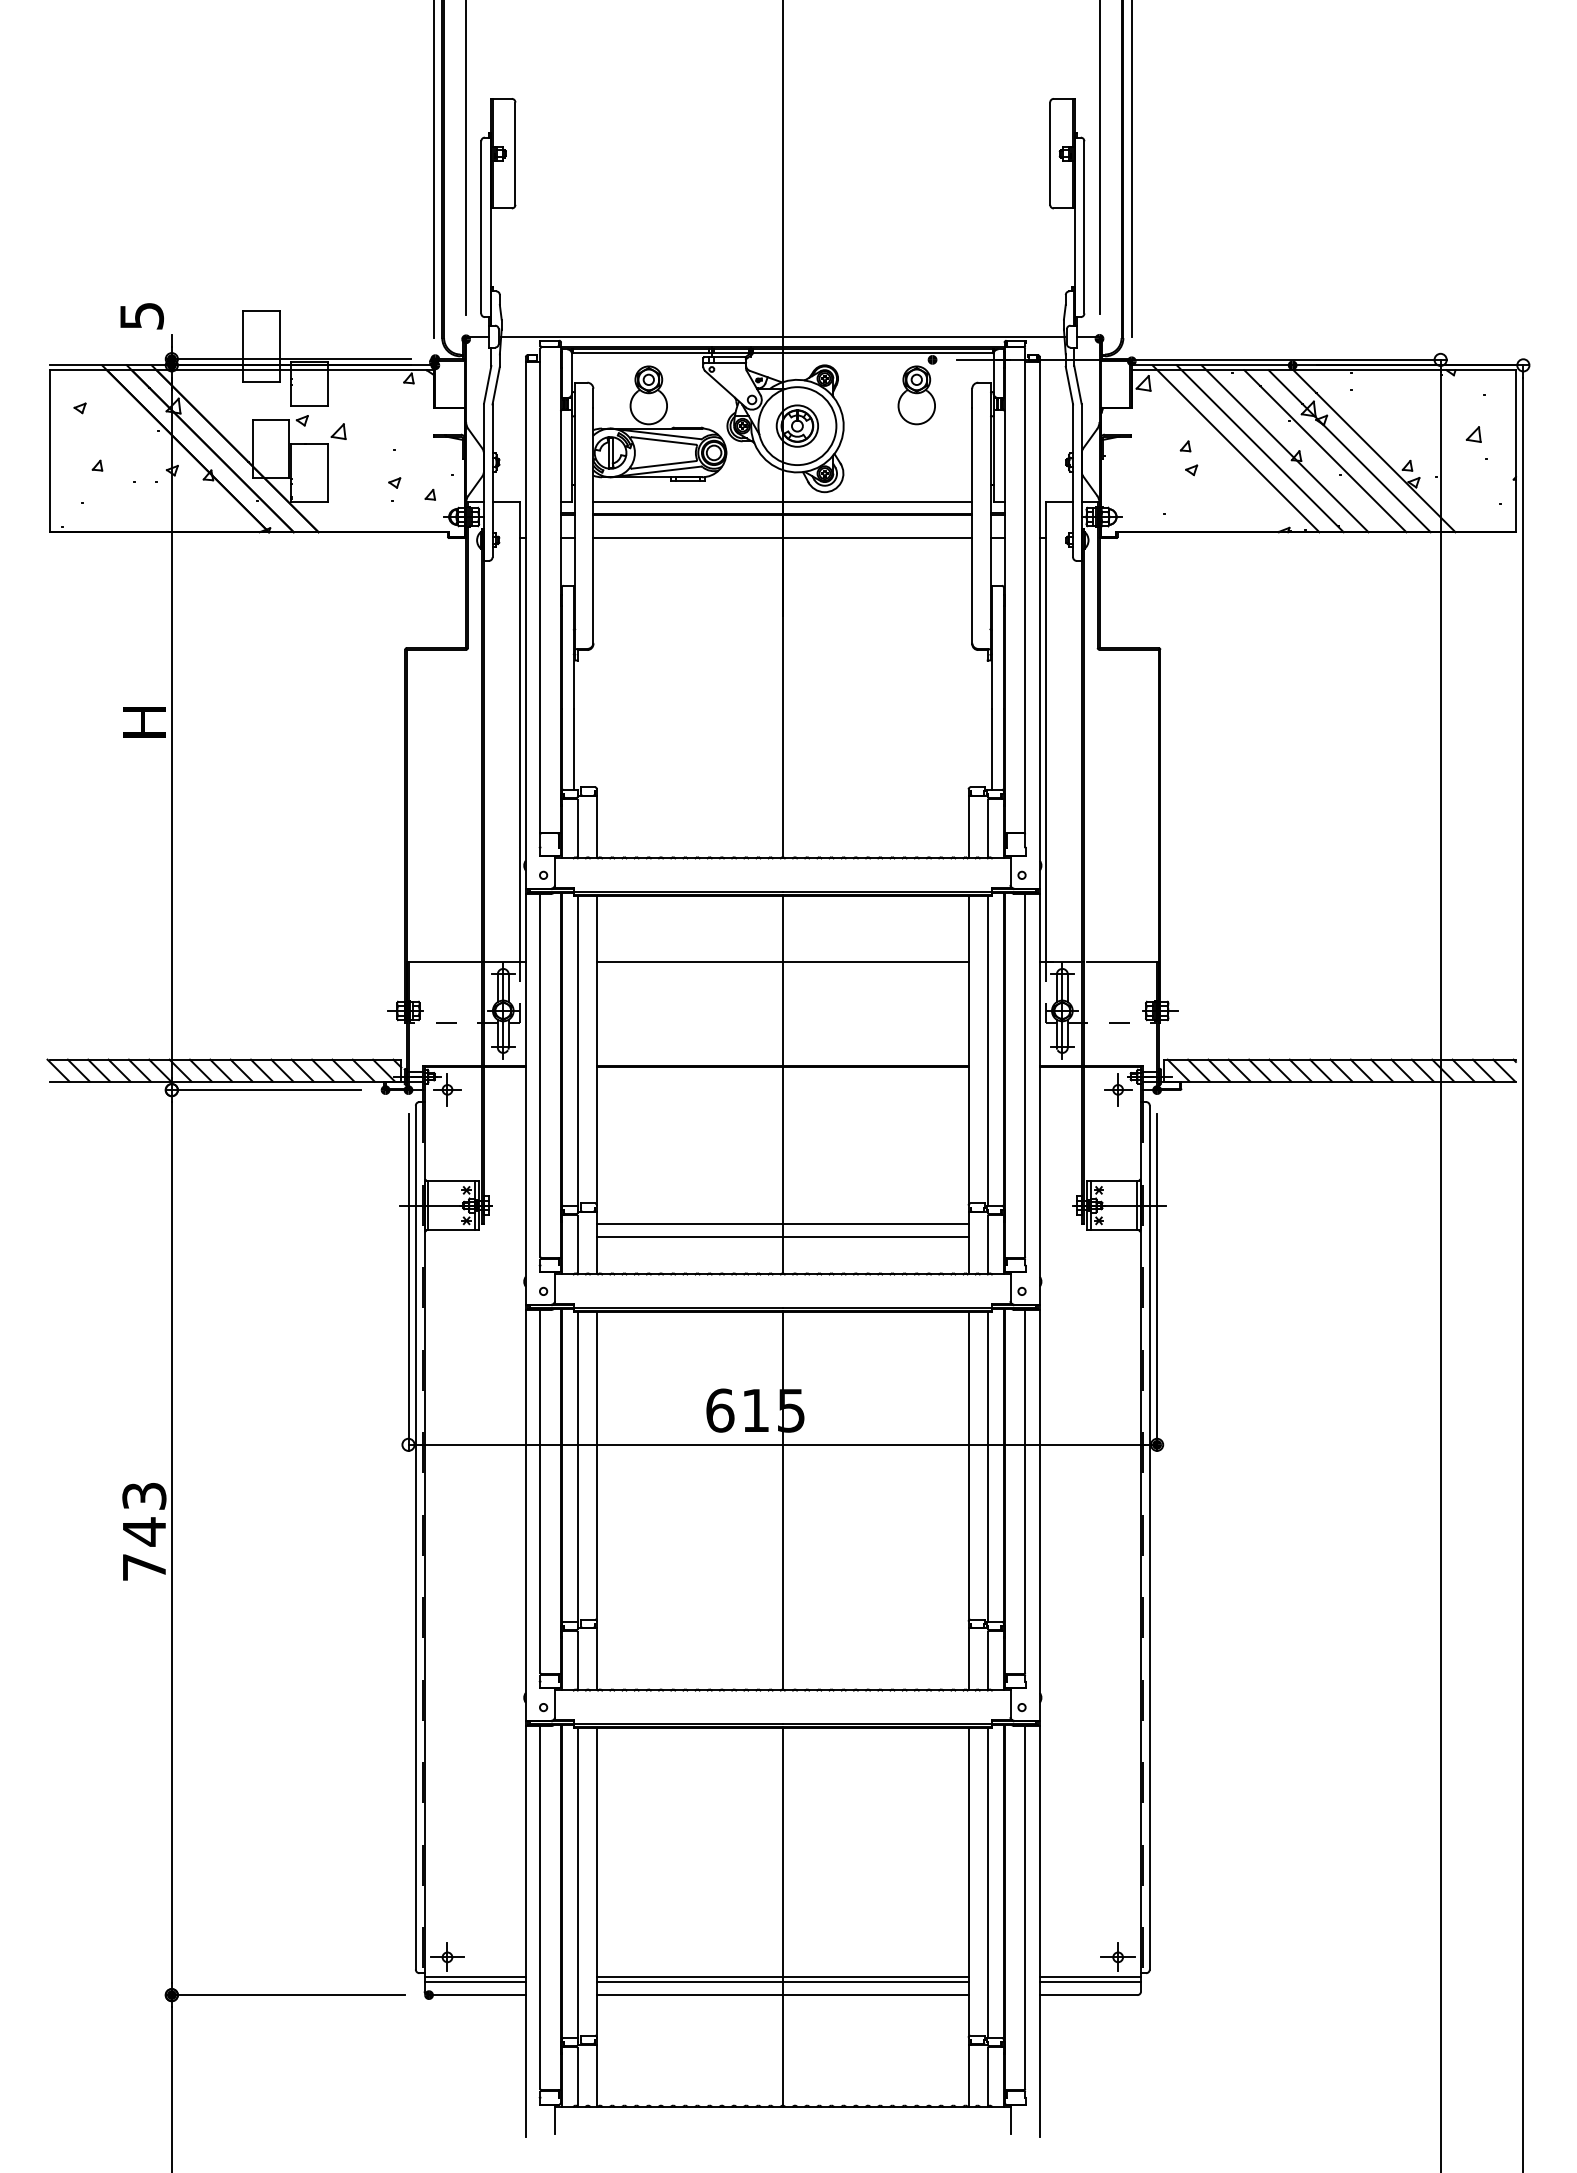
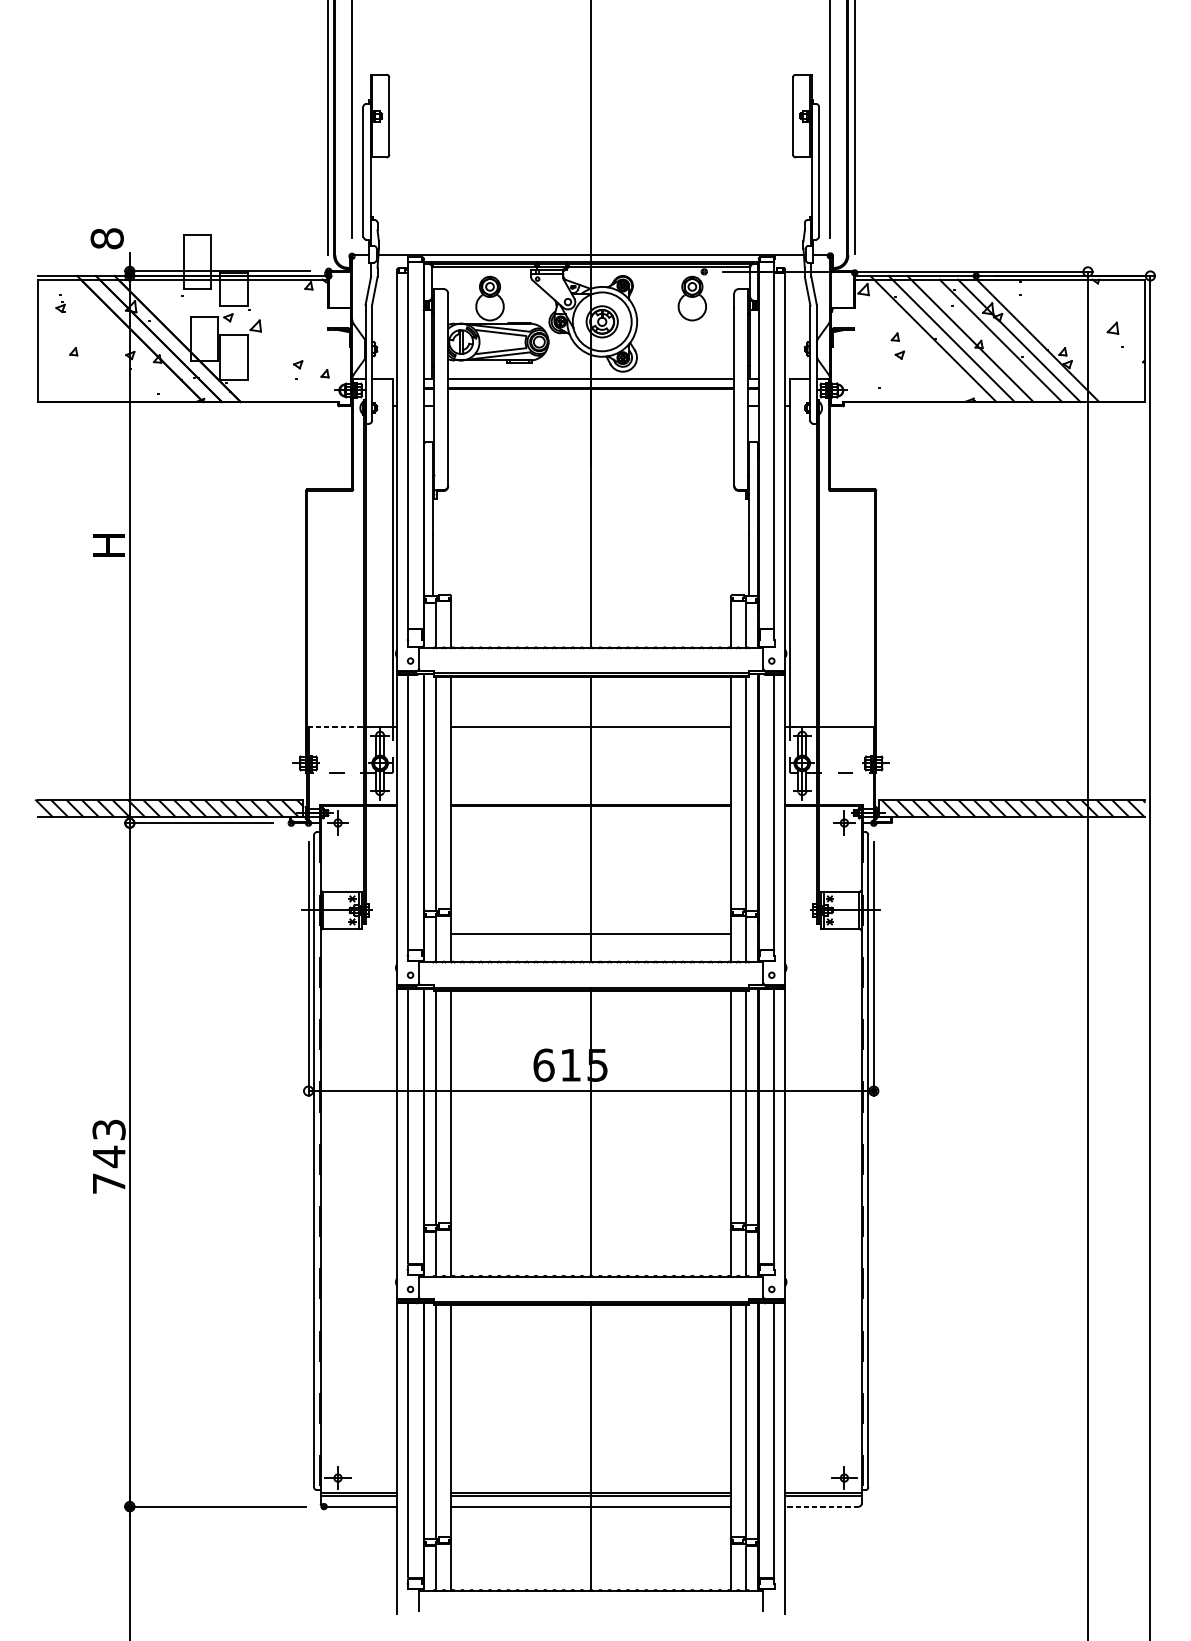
text: (141, 315) -> (106, 238), 5 -> 8
line: (782, 538) -> (590, 406), removed
line: (444, 962) -> (335, 726), solid -> dashed
line: (782, 1223) -> (590, 923), removed
line: (1088, 1995) -> (822, 1506), solid -> dashed

